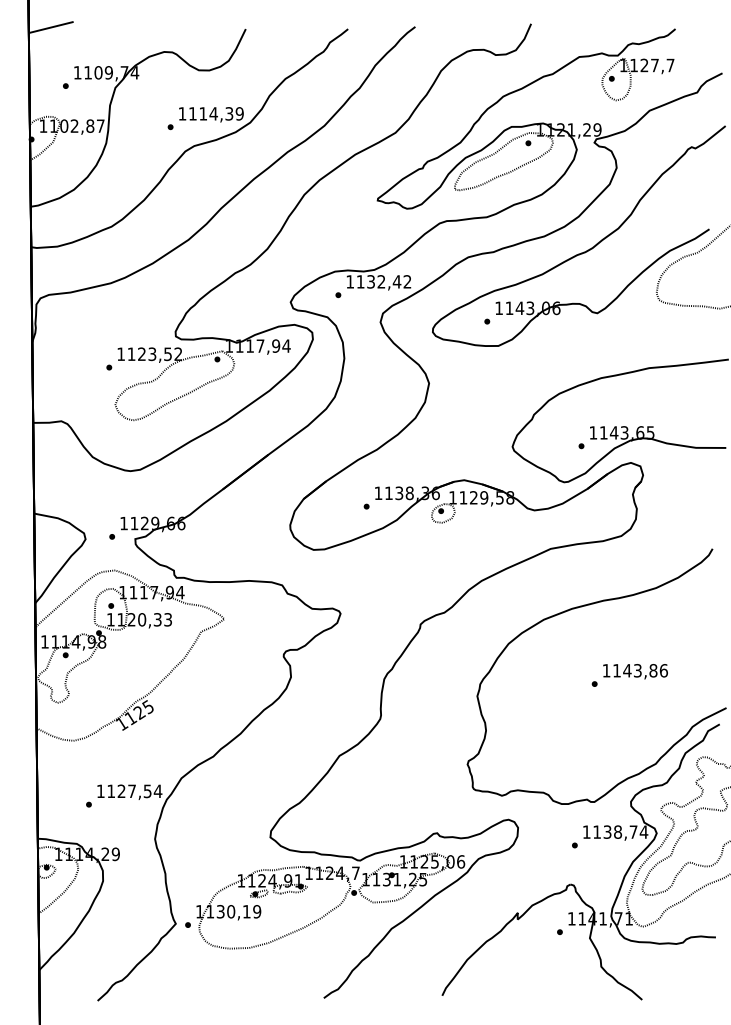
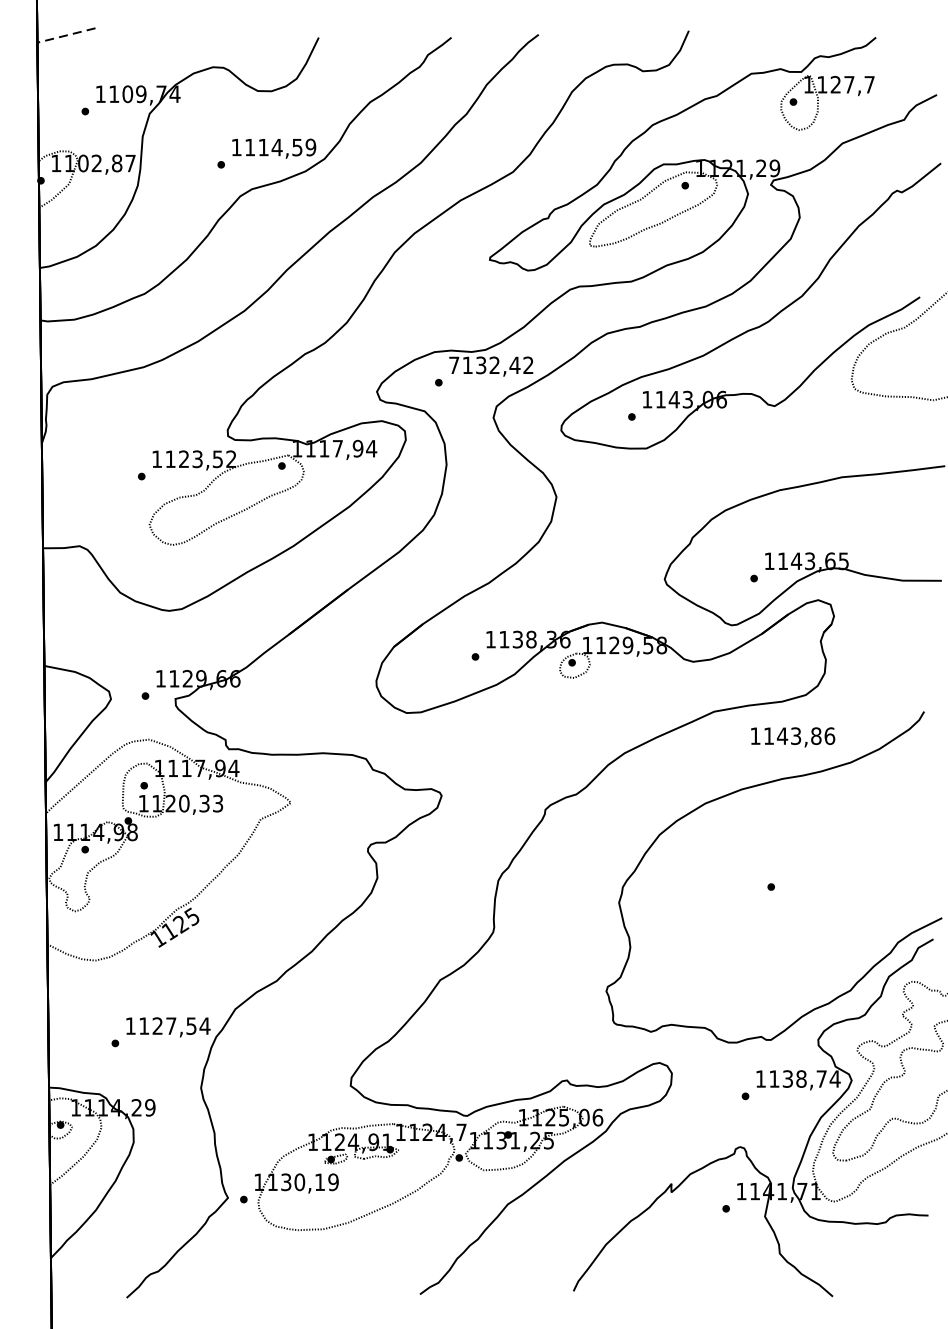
line: (49, 27) -> (64, 35), solid -> dashed
text: (229, 113) -> (297, 147), 1114,39 -> 1114,59
text: (349, 281) -> (453, 364), 1132,42 -> 7132,42
text: (635, 671) -> (793, 737), moved

